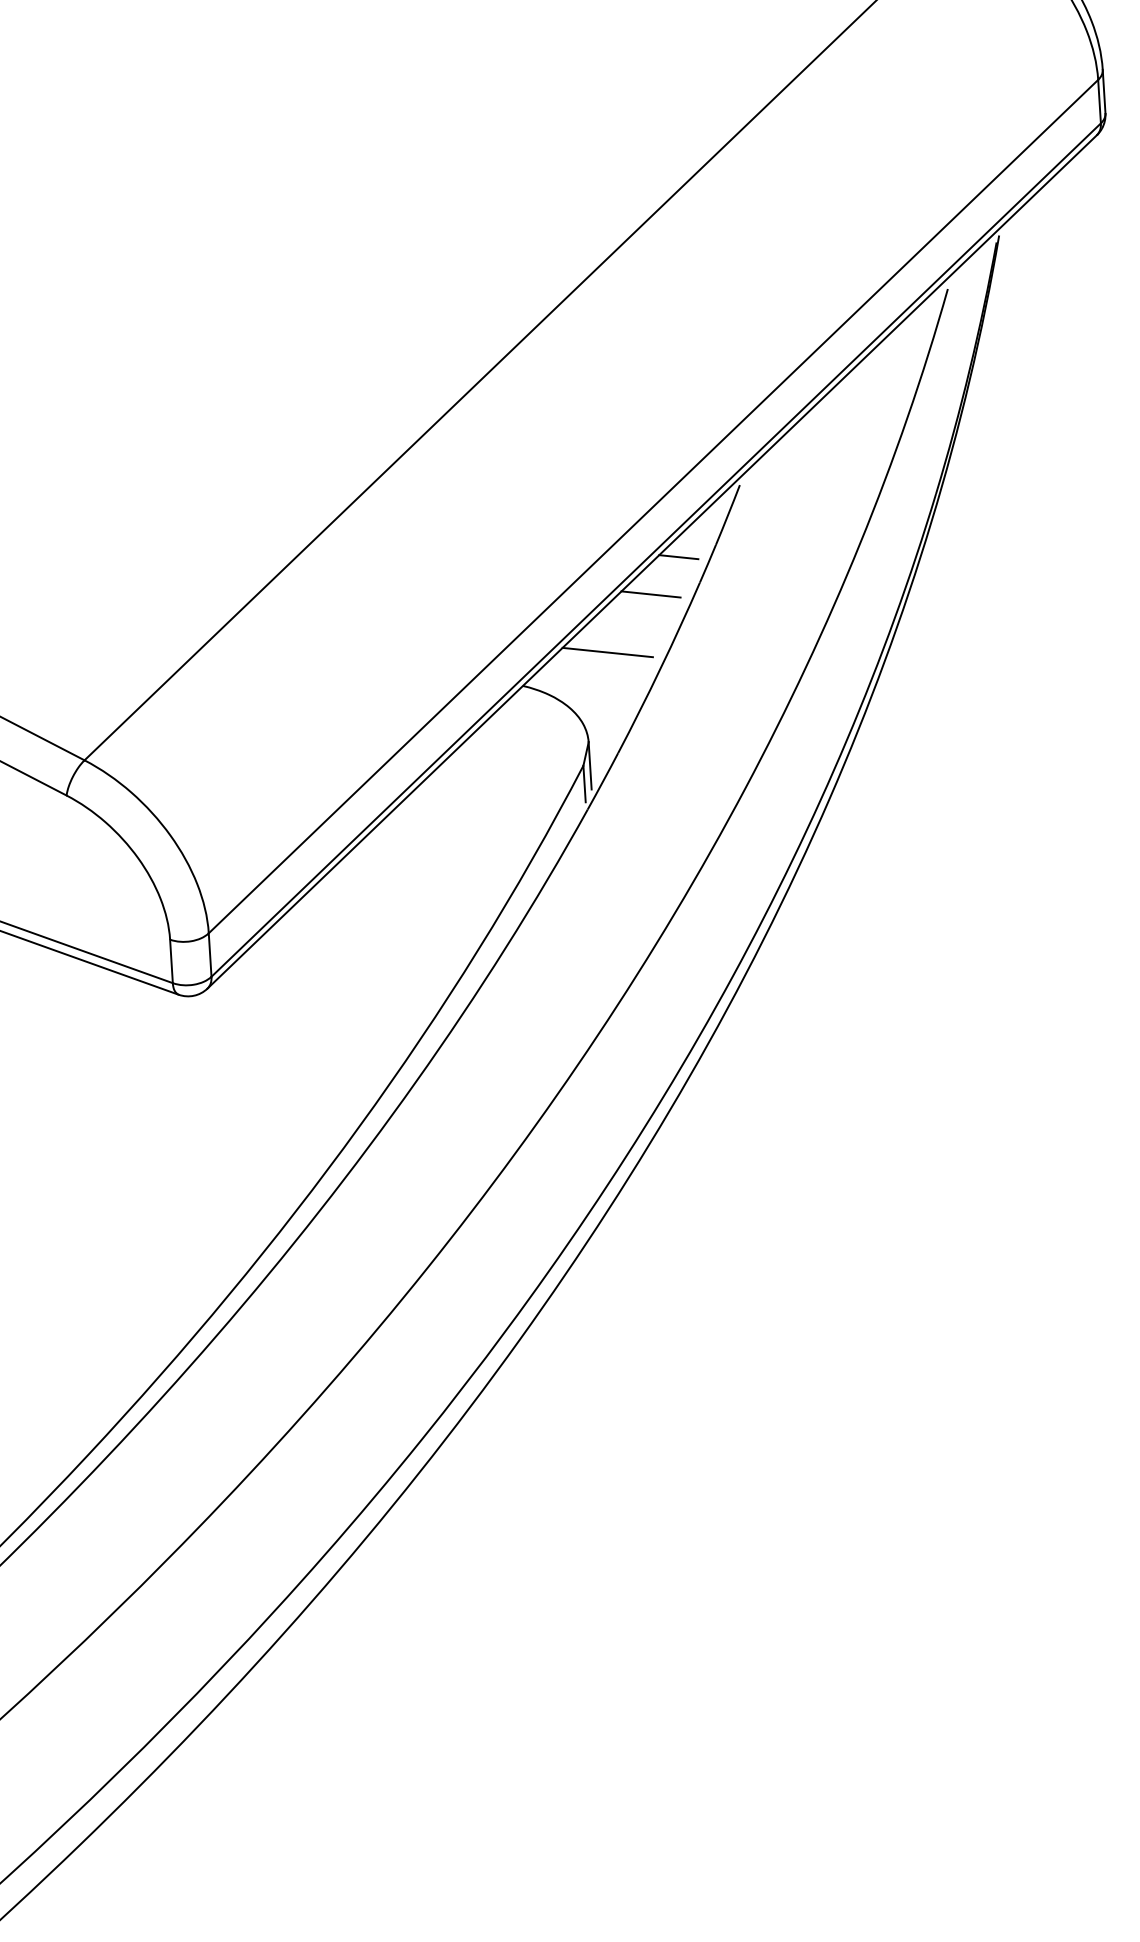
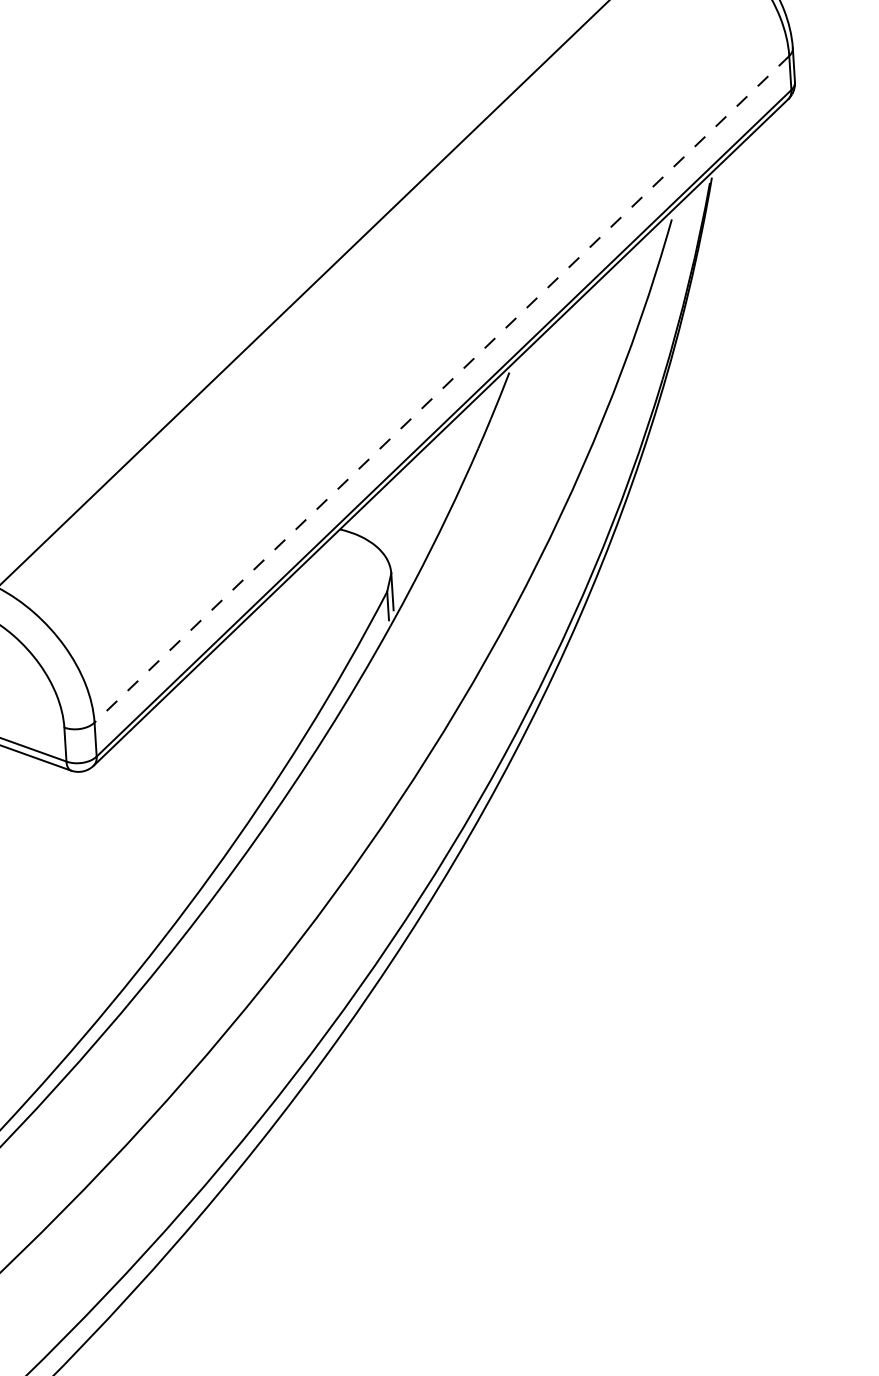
line: (653, 506) -> (441, 389), solid -> dashed
line: (678, 557) -> (461, 429), removed
line: (650, 594) -> (439, 458), removed
line: (607, 652) -> (406, 503), removed

